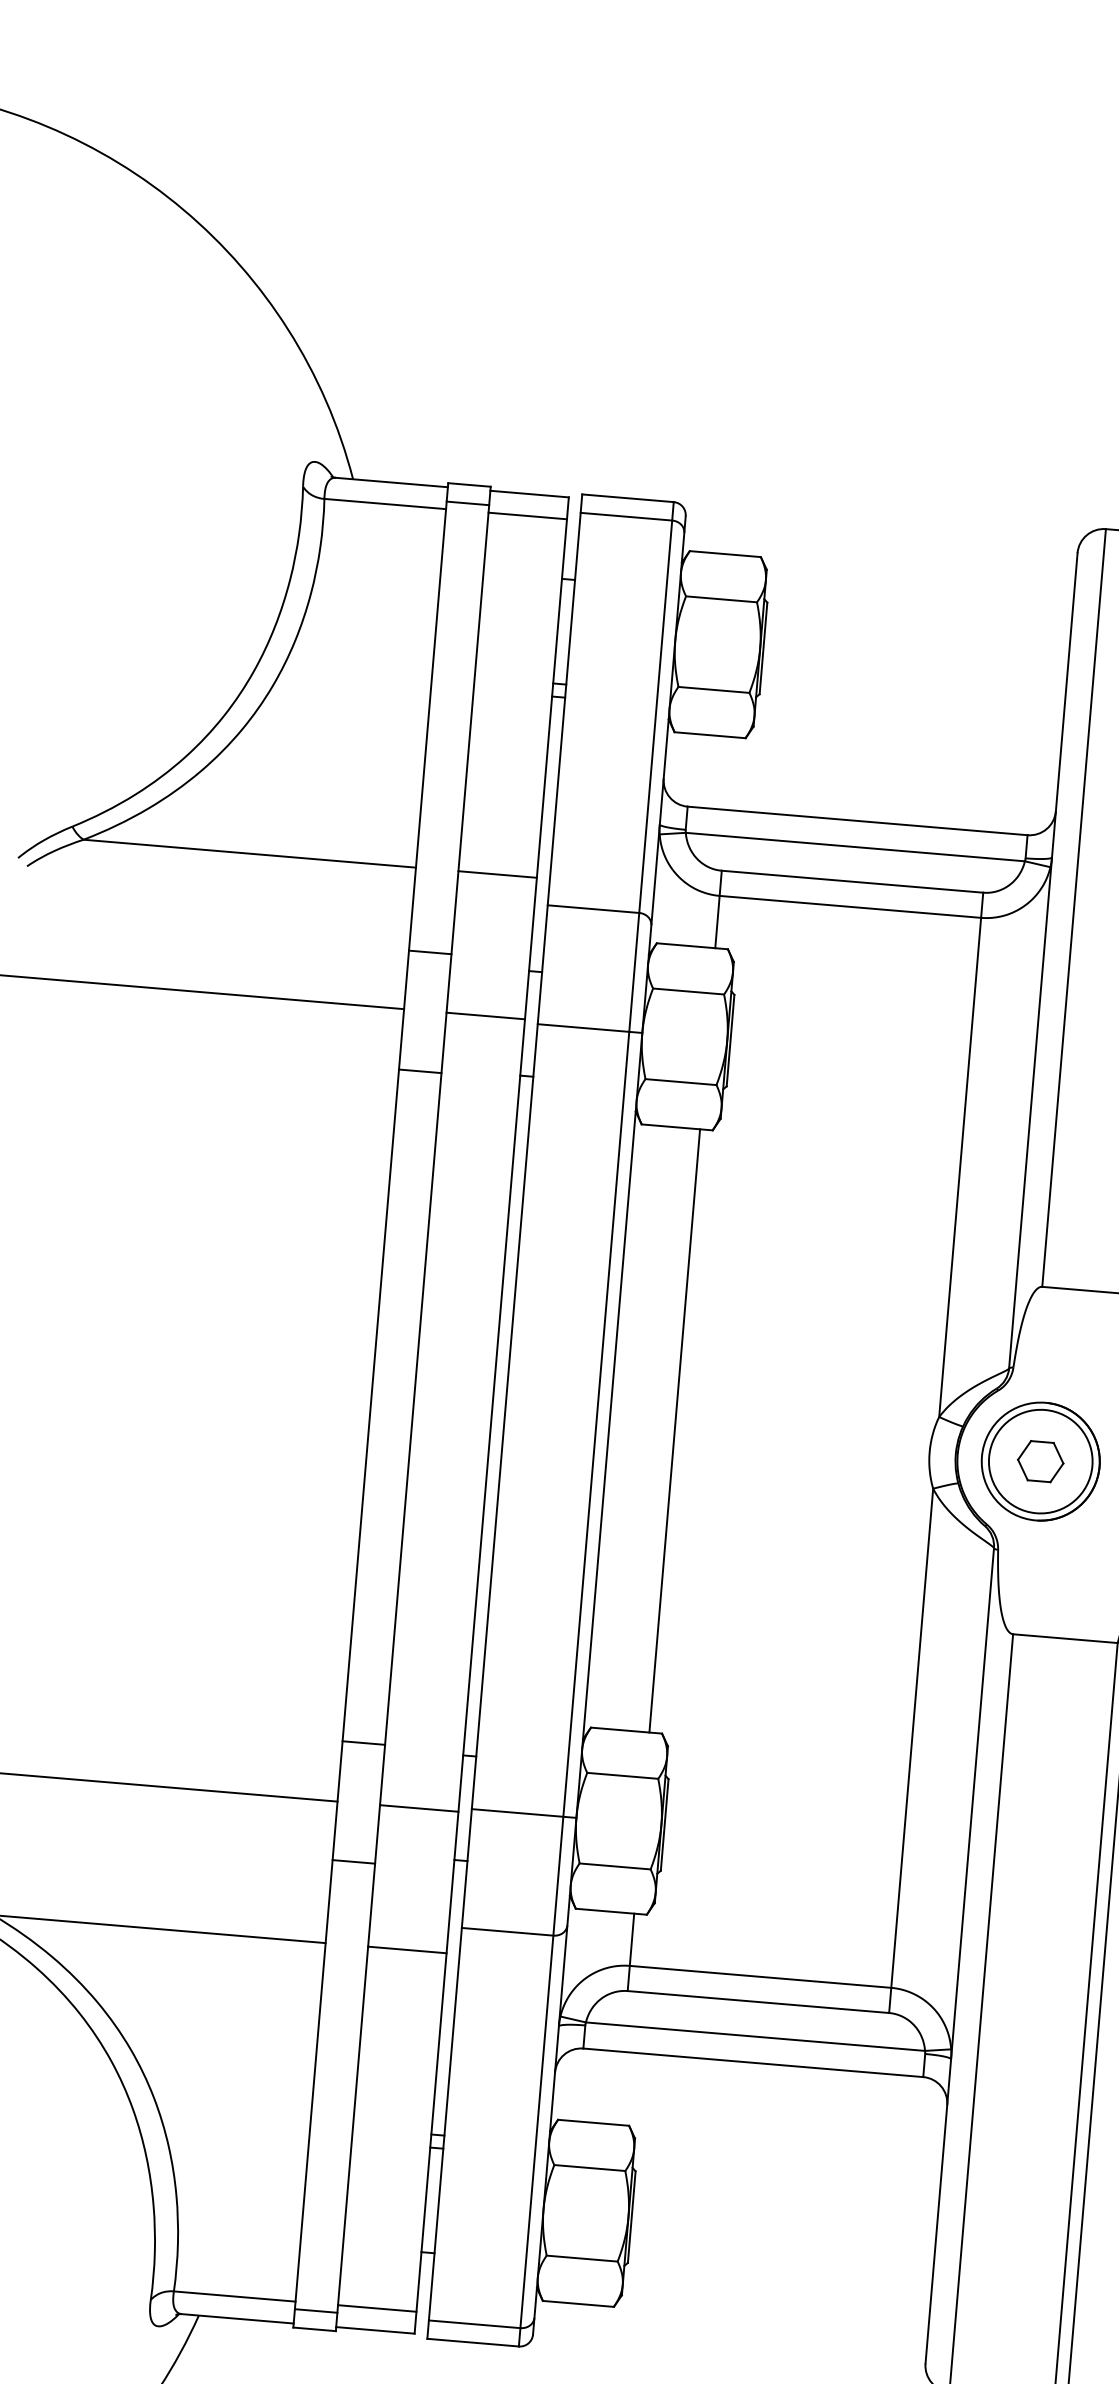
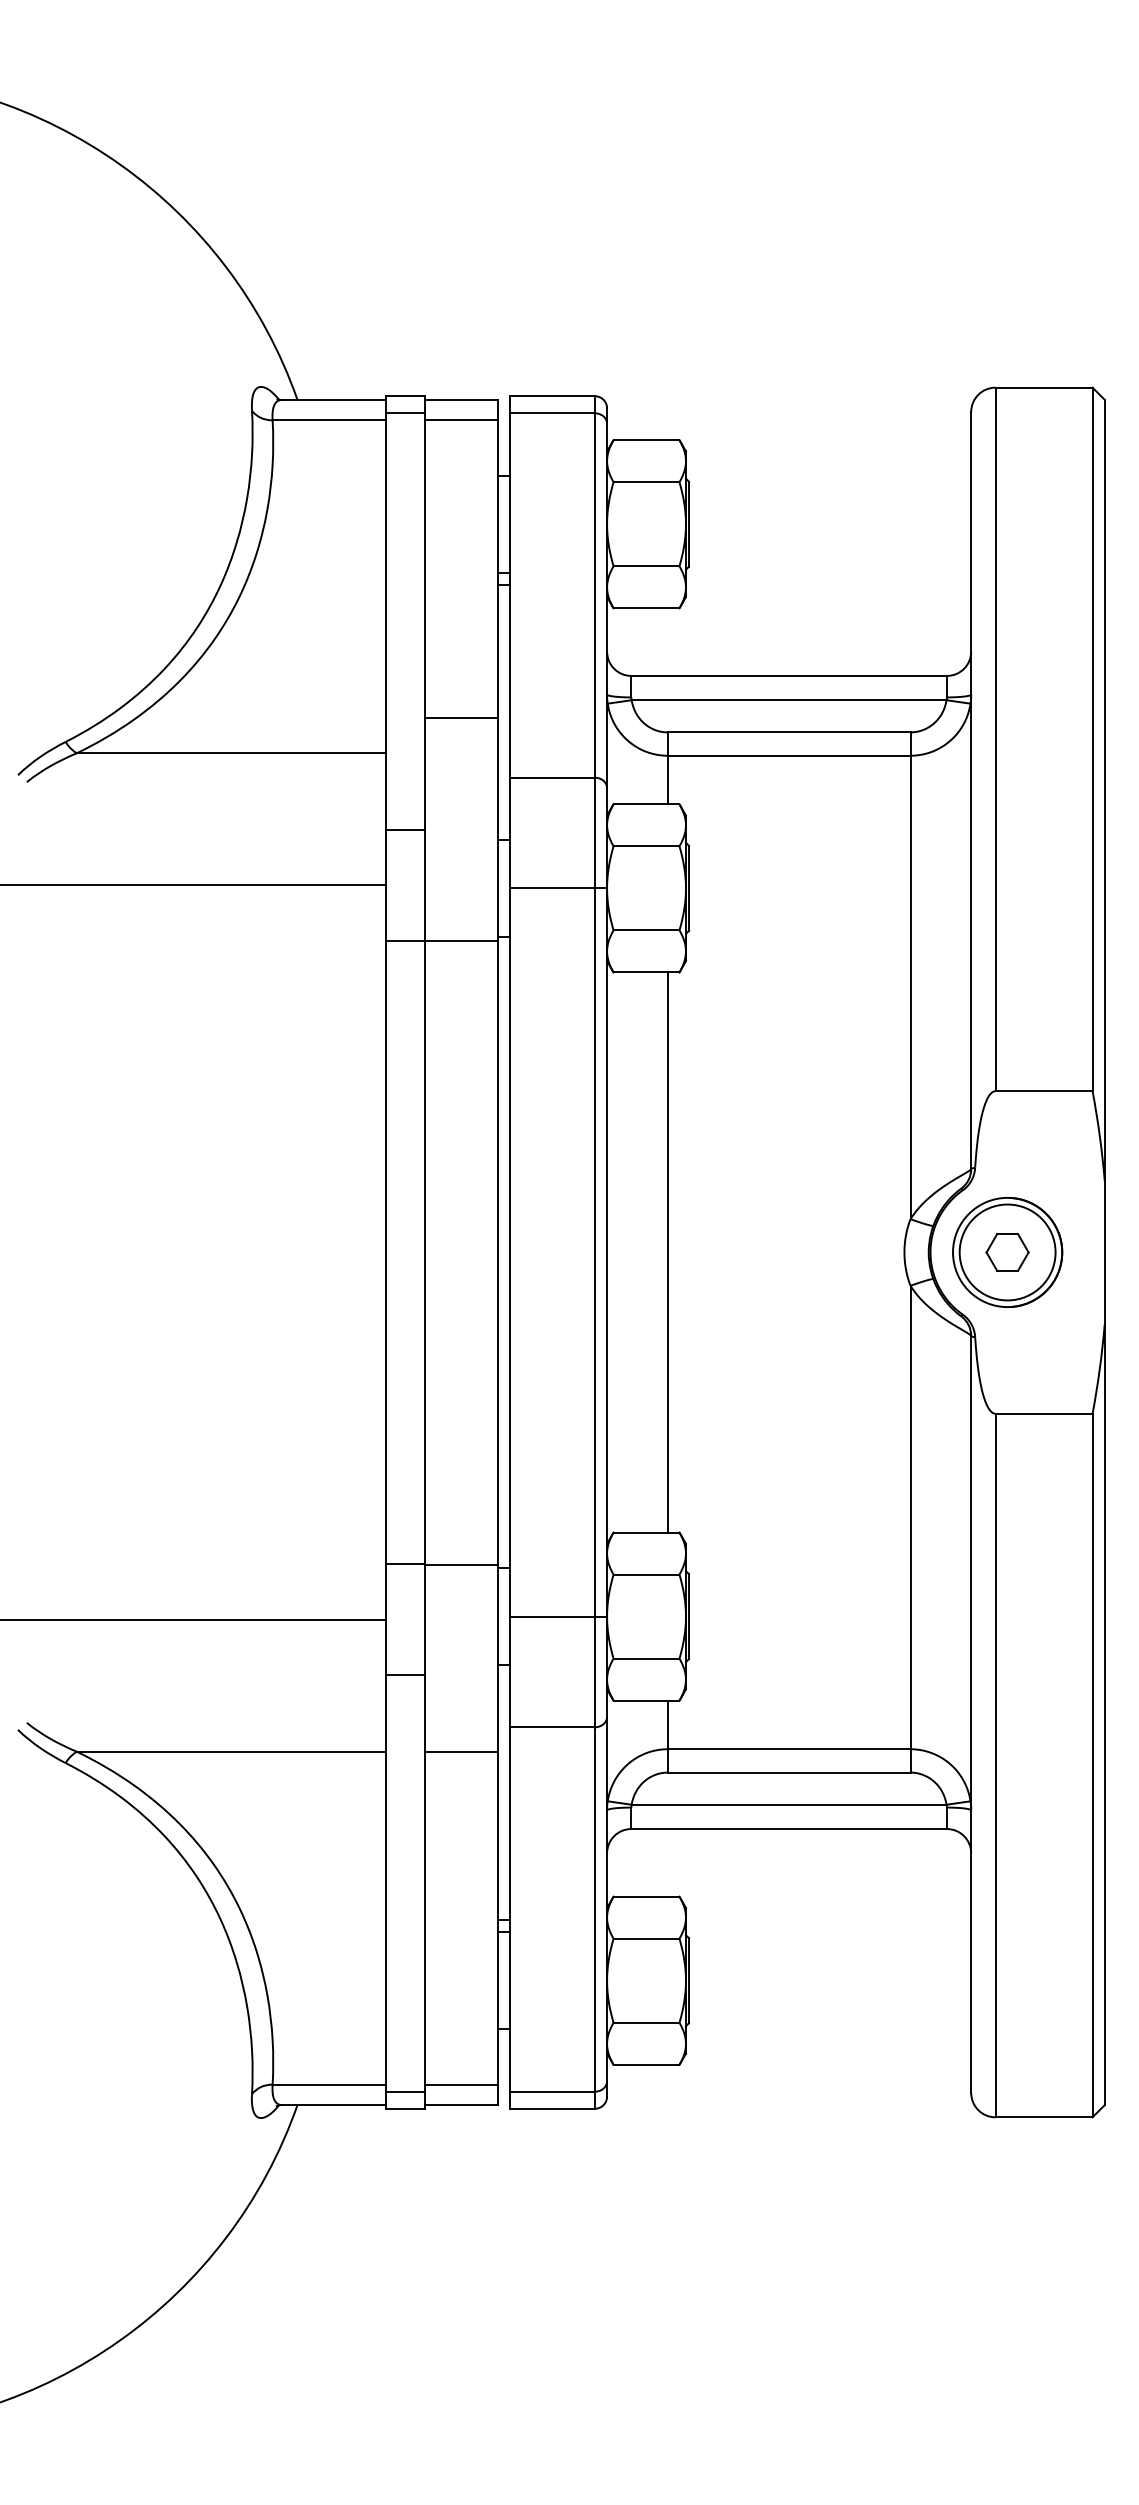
line: (497, 874) -> (461, 718), moved
line: (485, 1015) -> (461, 940), moved
line: (419, 1808) -> (461, 1565), moved

